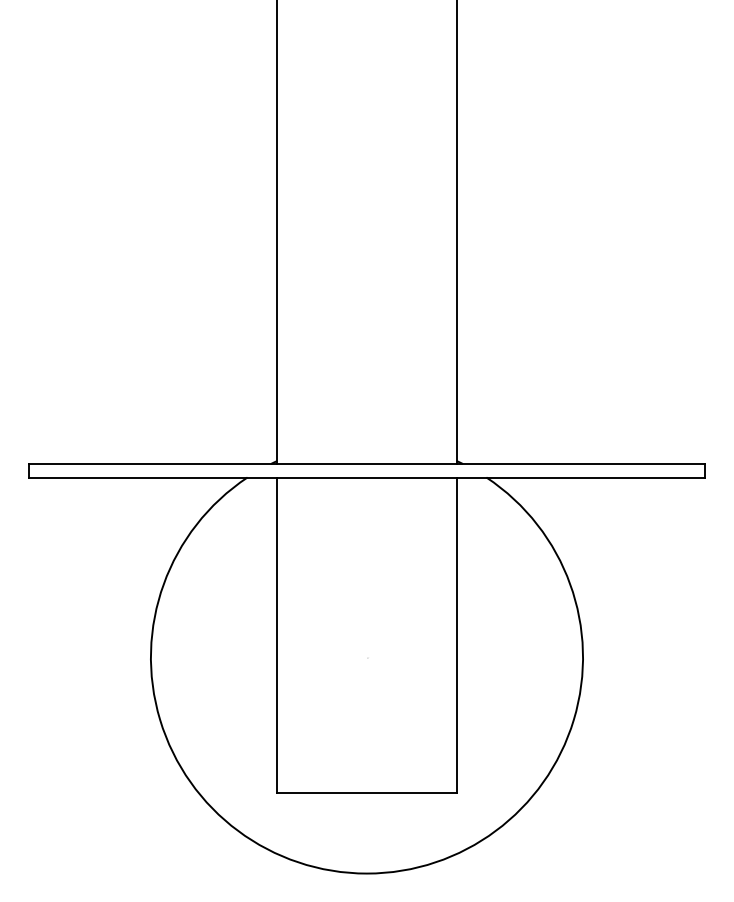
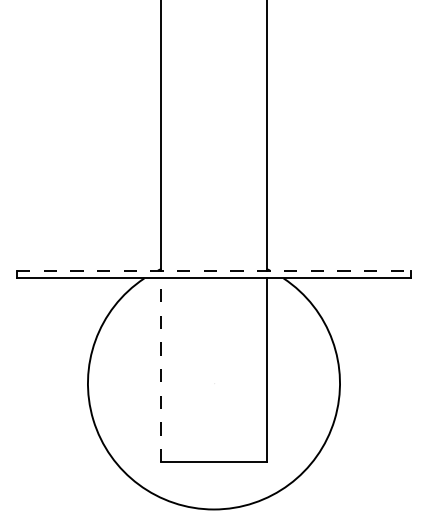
line: (367, 463) -> (214, 270), solid -> dashed
line: (276, 635) -> (161, 370), solid -> dashed

